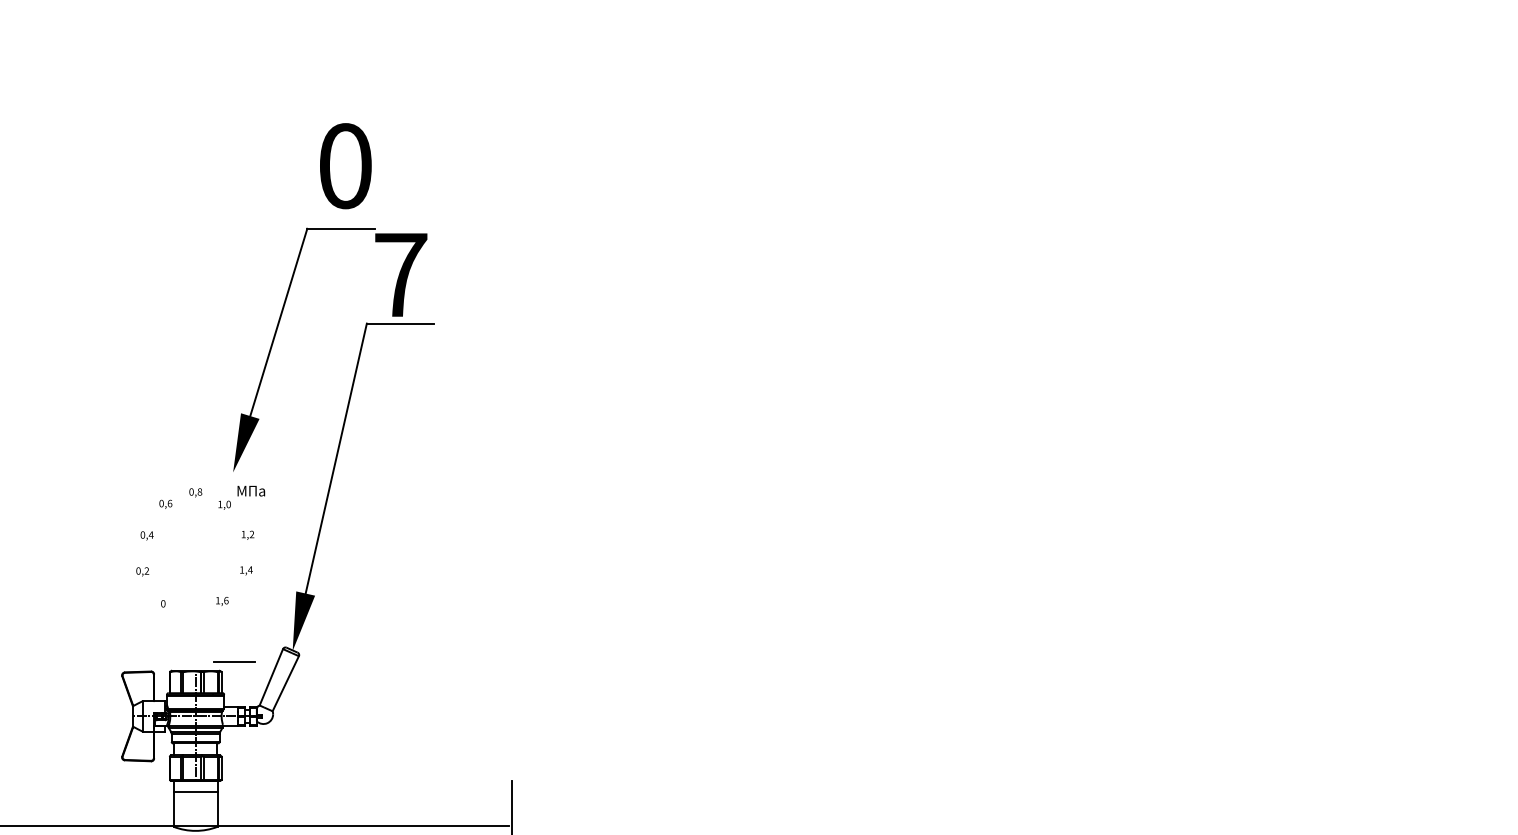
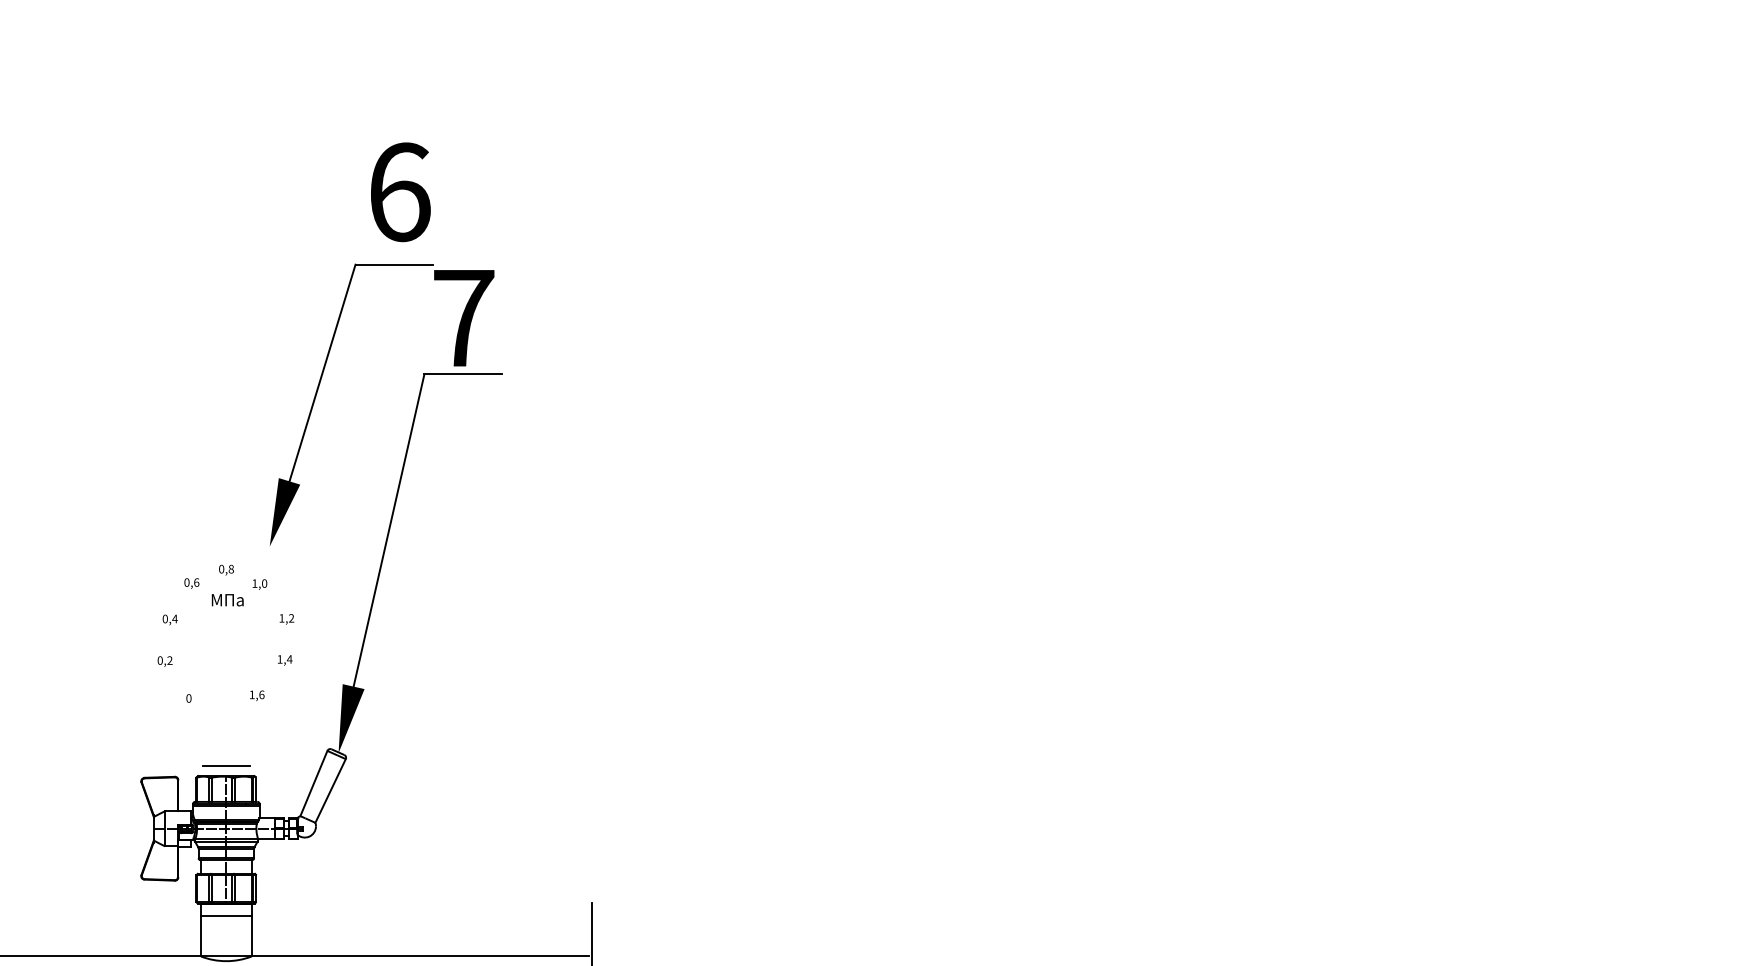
text: (346, 166) -> (400, 192), 0 -> 6
text: (251, 491) -> (227, 600), moved
line: (234, 661) -> (226, 765), moved

